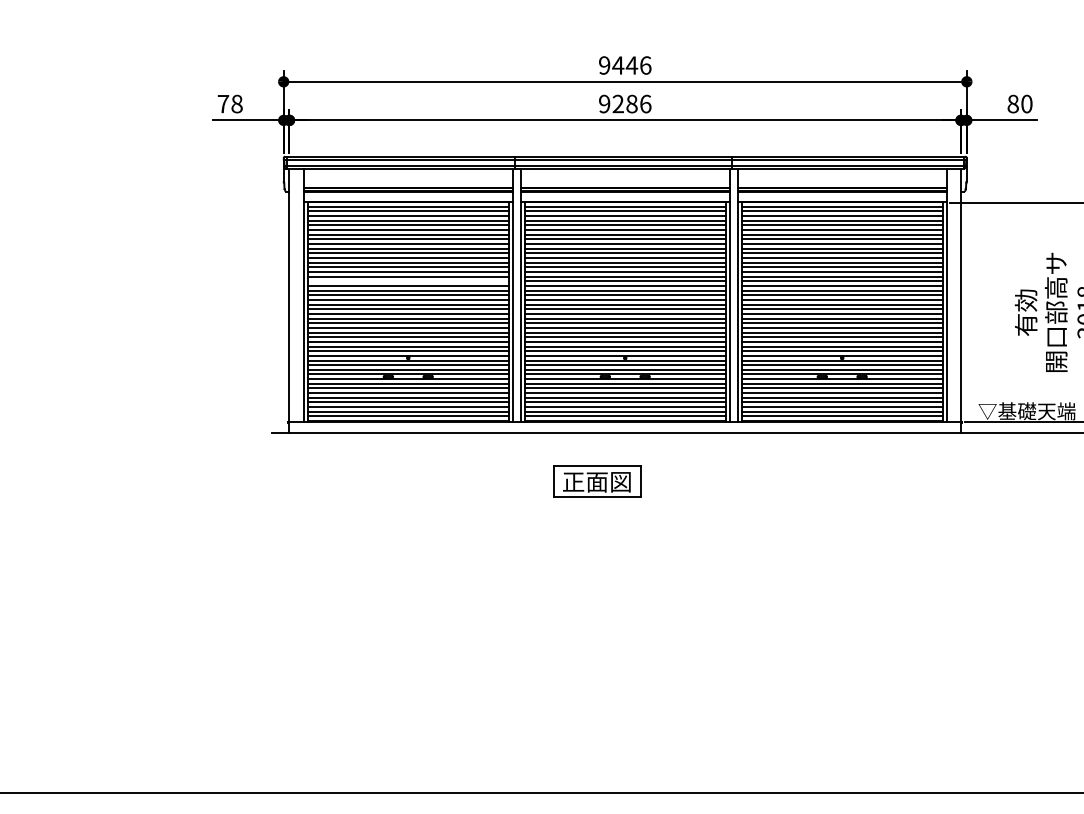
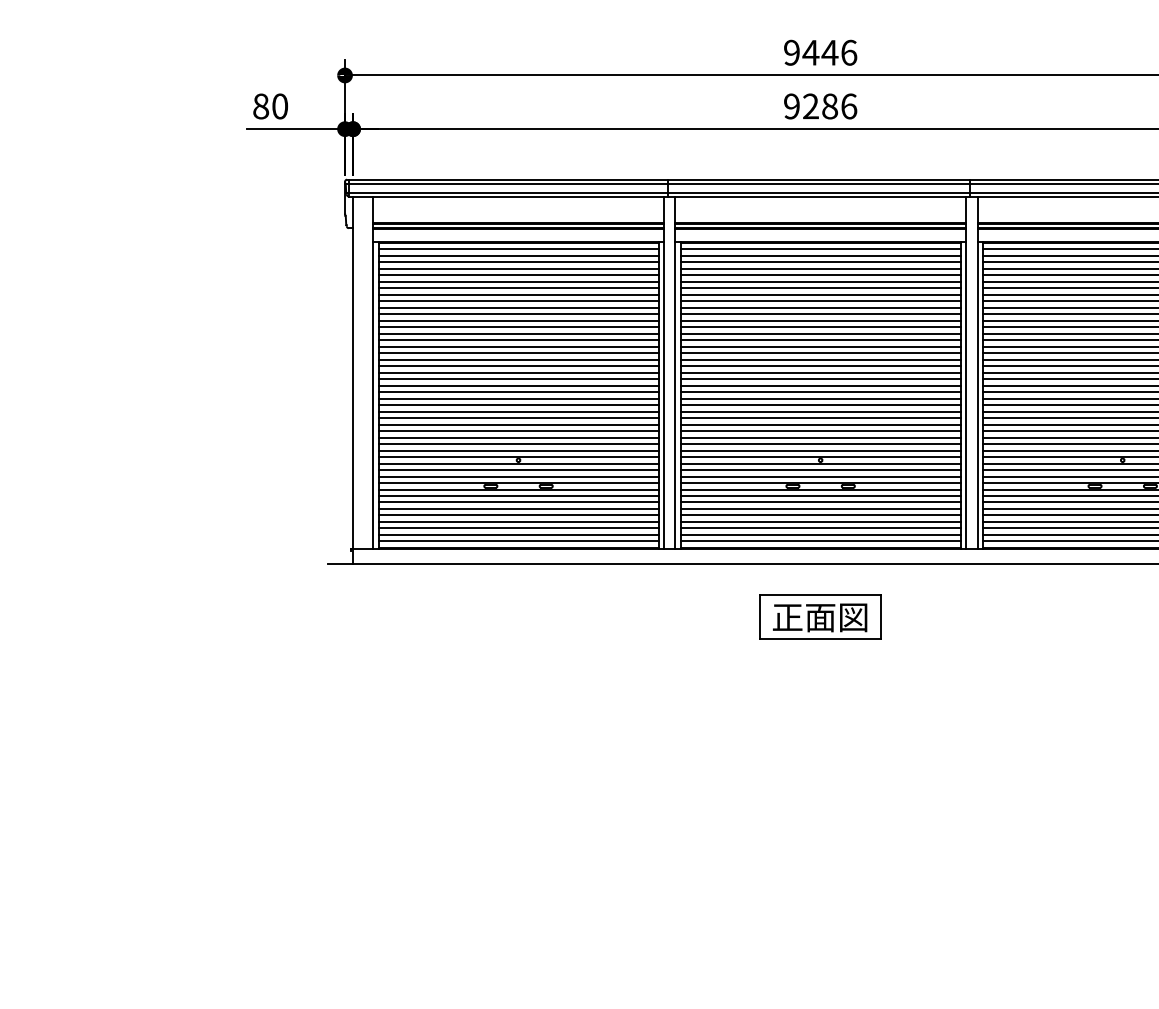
text: (229, 103) -> (269, 105), 78 -> 80
line: (407, 281) -> (517, 353), added
part: (597, 481) -> (820, 616), moved

